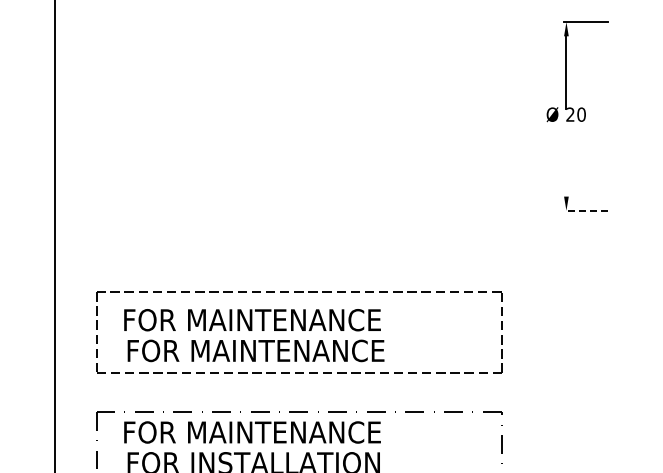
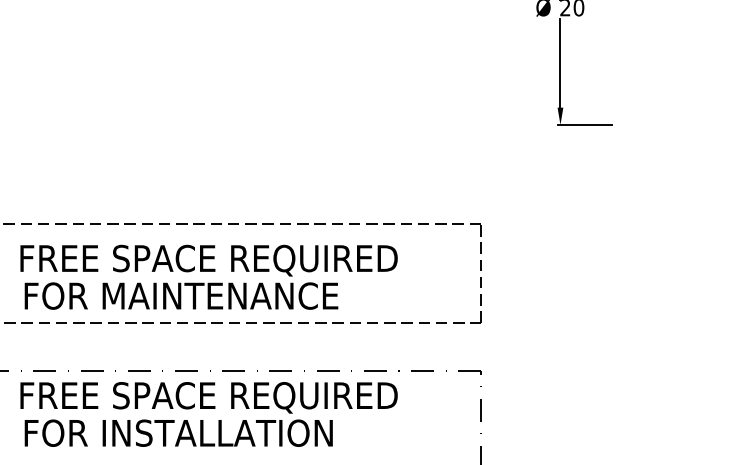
line: (566, 160) -> (560, 63), added
line: (585, 210) -> (583, 124), dashed -> solid
text: (285, 321) -> (217, 260), FOR MAINTENANCE -> FREE SPACE REQUIRED
text: (285, 434) -> (217, 398), FOR MAINTENANCE -> FREE SPACE REQUIRED

